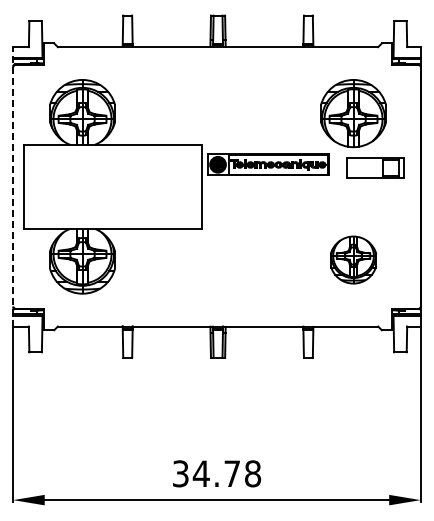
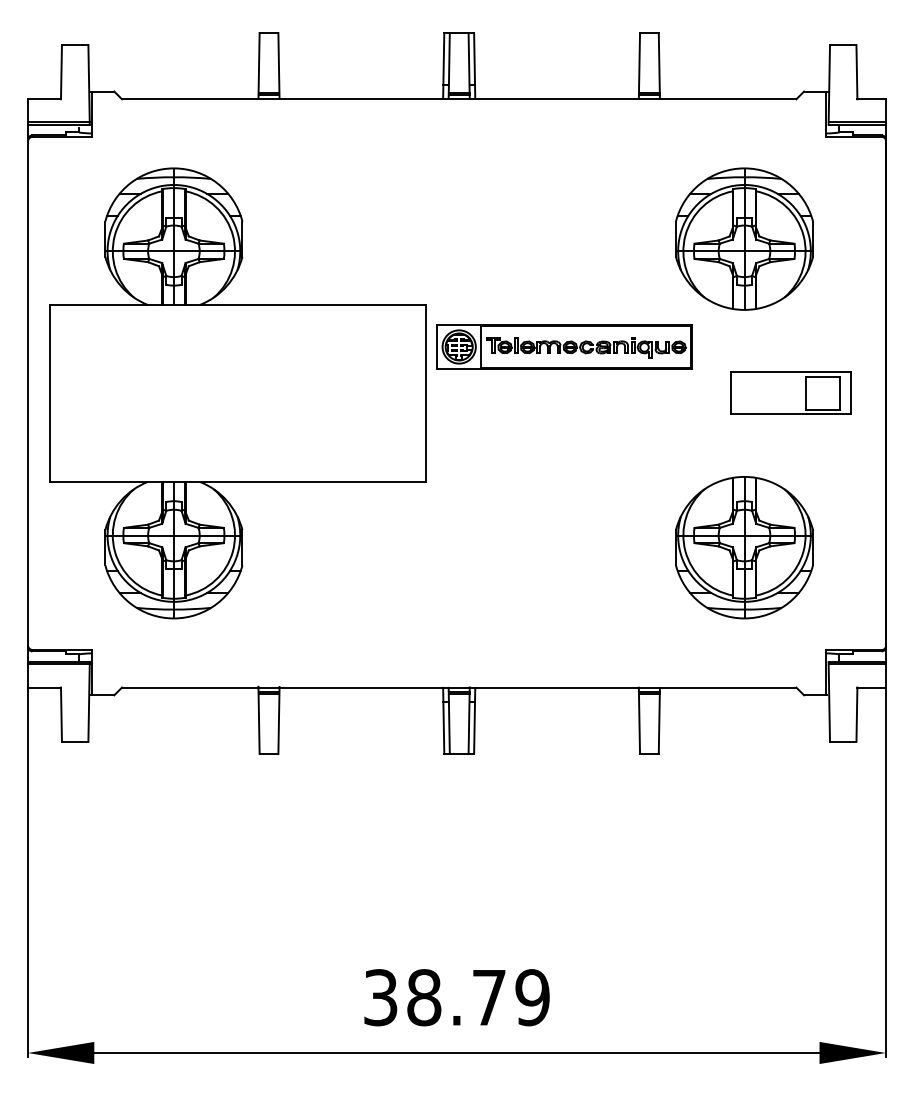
part: (375, 167) -> (790, 392), moved
line: (13, 186) -> (28, 392), dashed -> solid
part: (353, 259) -> (744, 546), size x1.43
text: (226, 473) -> (477, 996), 34.78 -> 38.79

